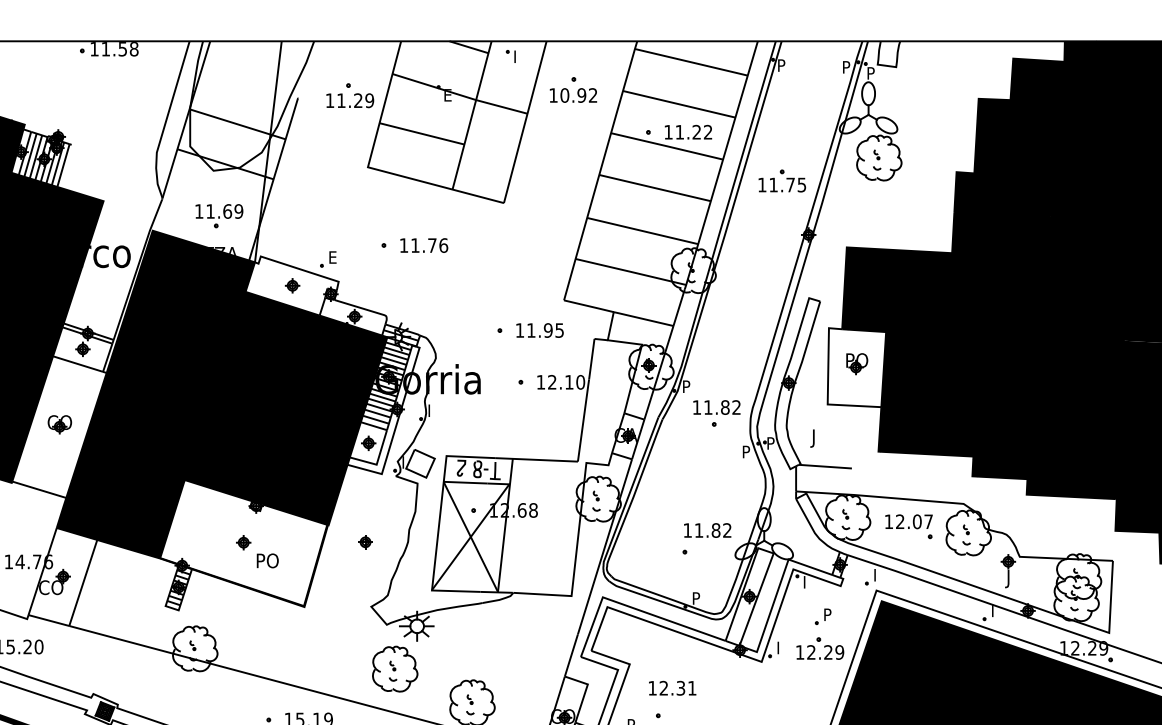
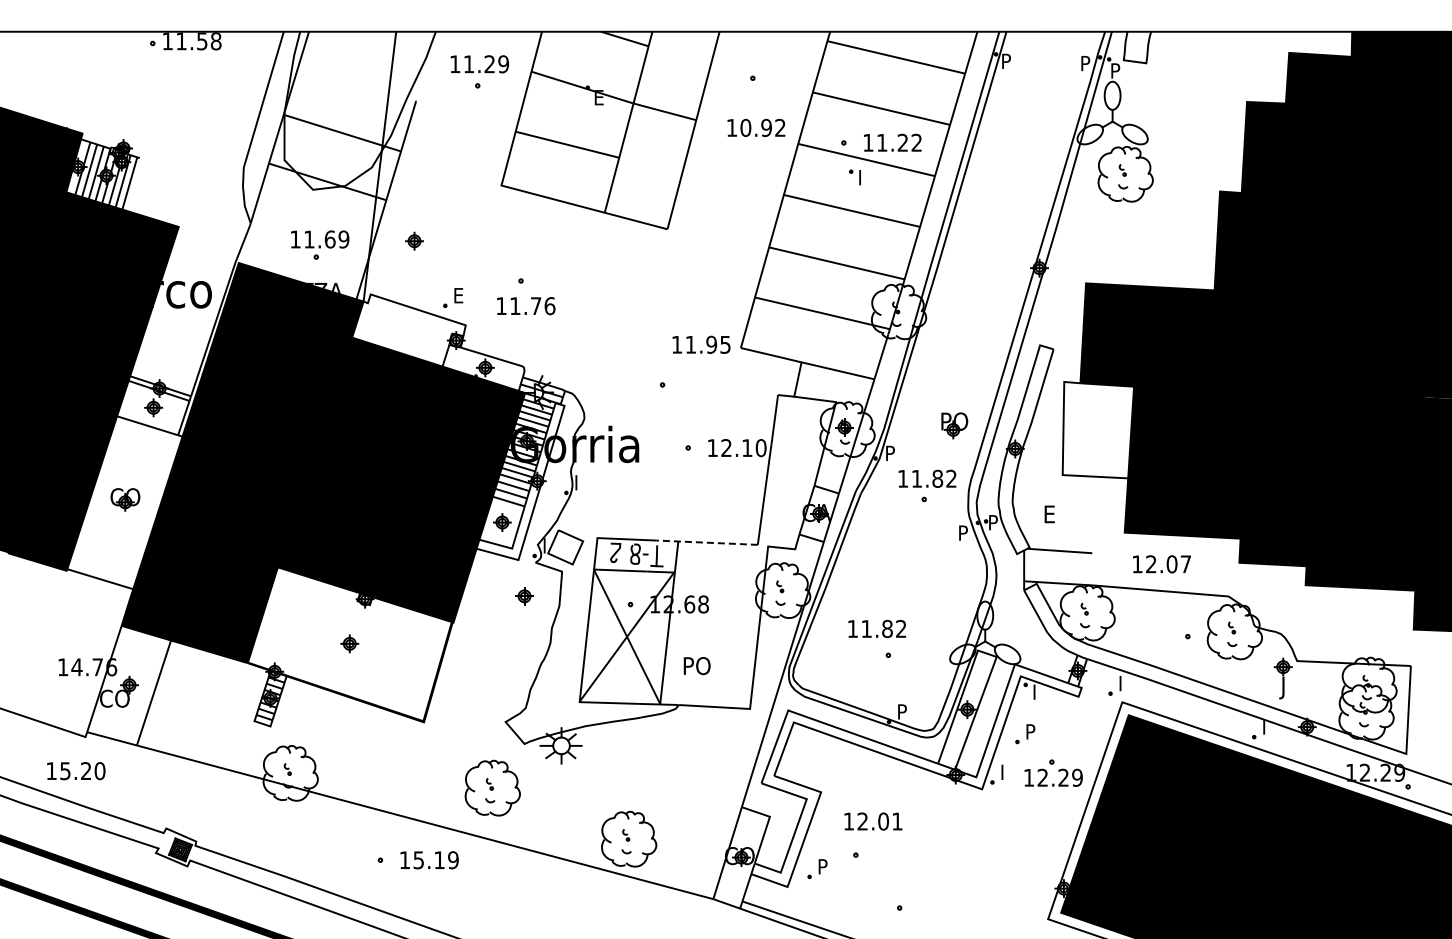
part: (510, 56) -> (854, 177), moved
text: (573, 95) -> (756, 127), moved
text: (349, 100) -> (479, 64), moved
part: (782, 181) -> (1007, 202), removed
text: (424, 245) -> (526, 306), moved
part: (292, 285) -> (414, 240), moved
text: (539, 330) -> (701, 344), moved
part: (857, 363) -> (954, 425), moved
text: (815, 438) -> (1047, 516), J -> E
line: (536, 459) -> (707, 542), solid -> dashed
text: (908, 521) -> (1161, 564), moved
text: (707, 530) -> (876, 628), moved
part: (365, 542) -> (524, 596), moved
text: (267, 561) -> (696, 666), moved
part: (823, 616) -> (1025, 734), moved
part: (394, 668) -> (492, 787), moved
text: (680, 688) -> (883, 821), 12.31 -> 12.01

